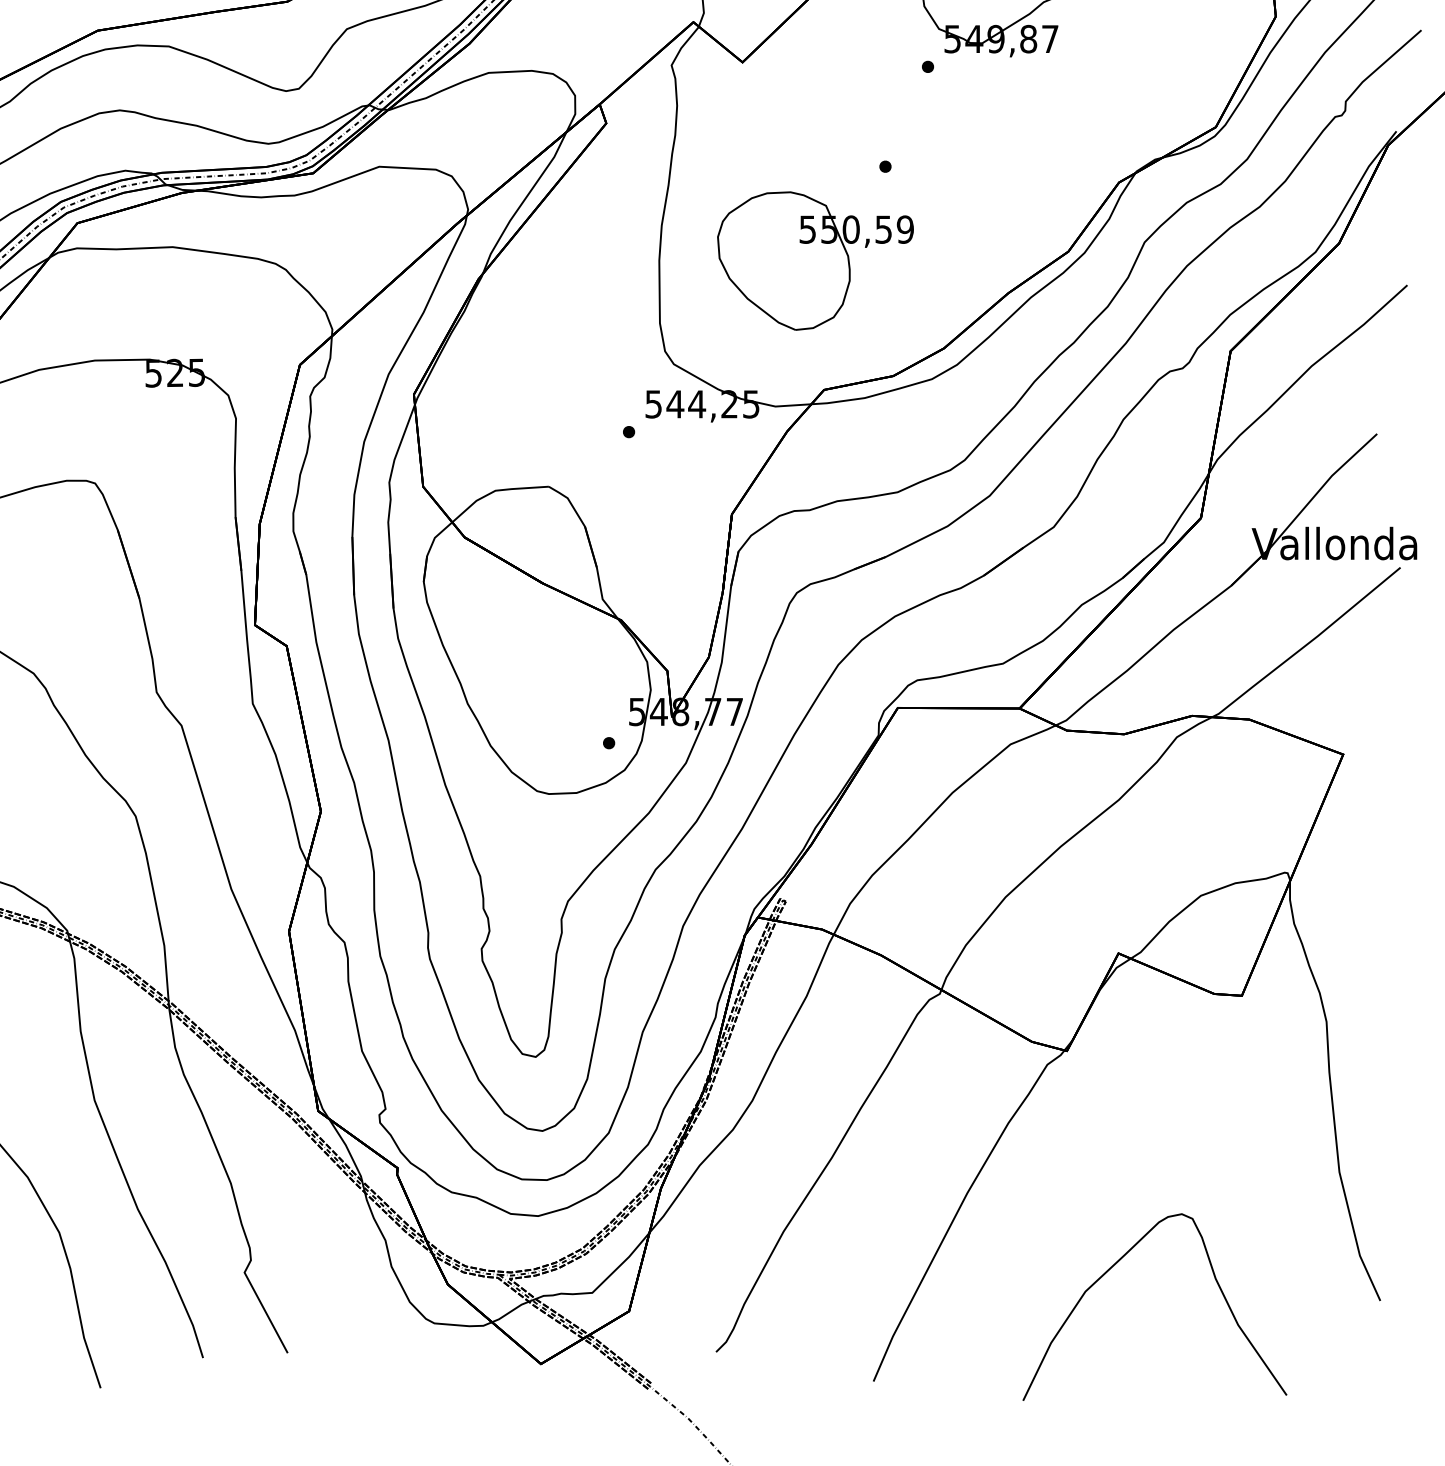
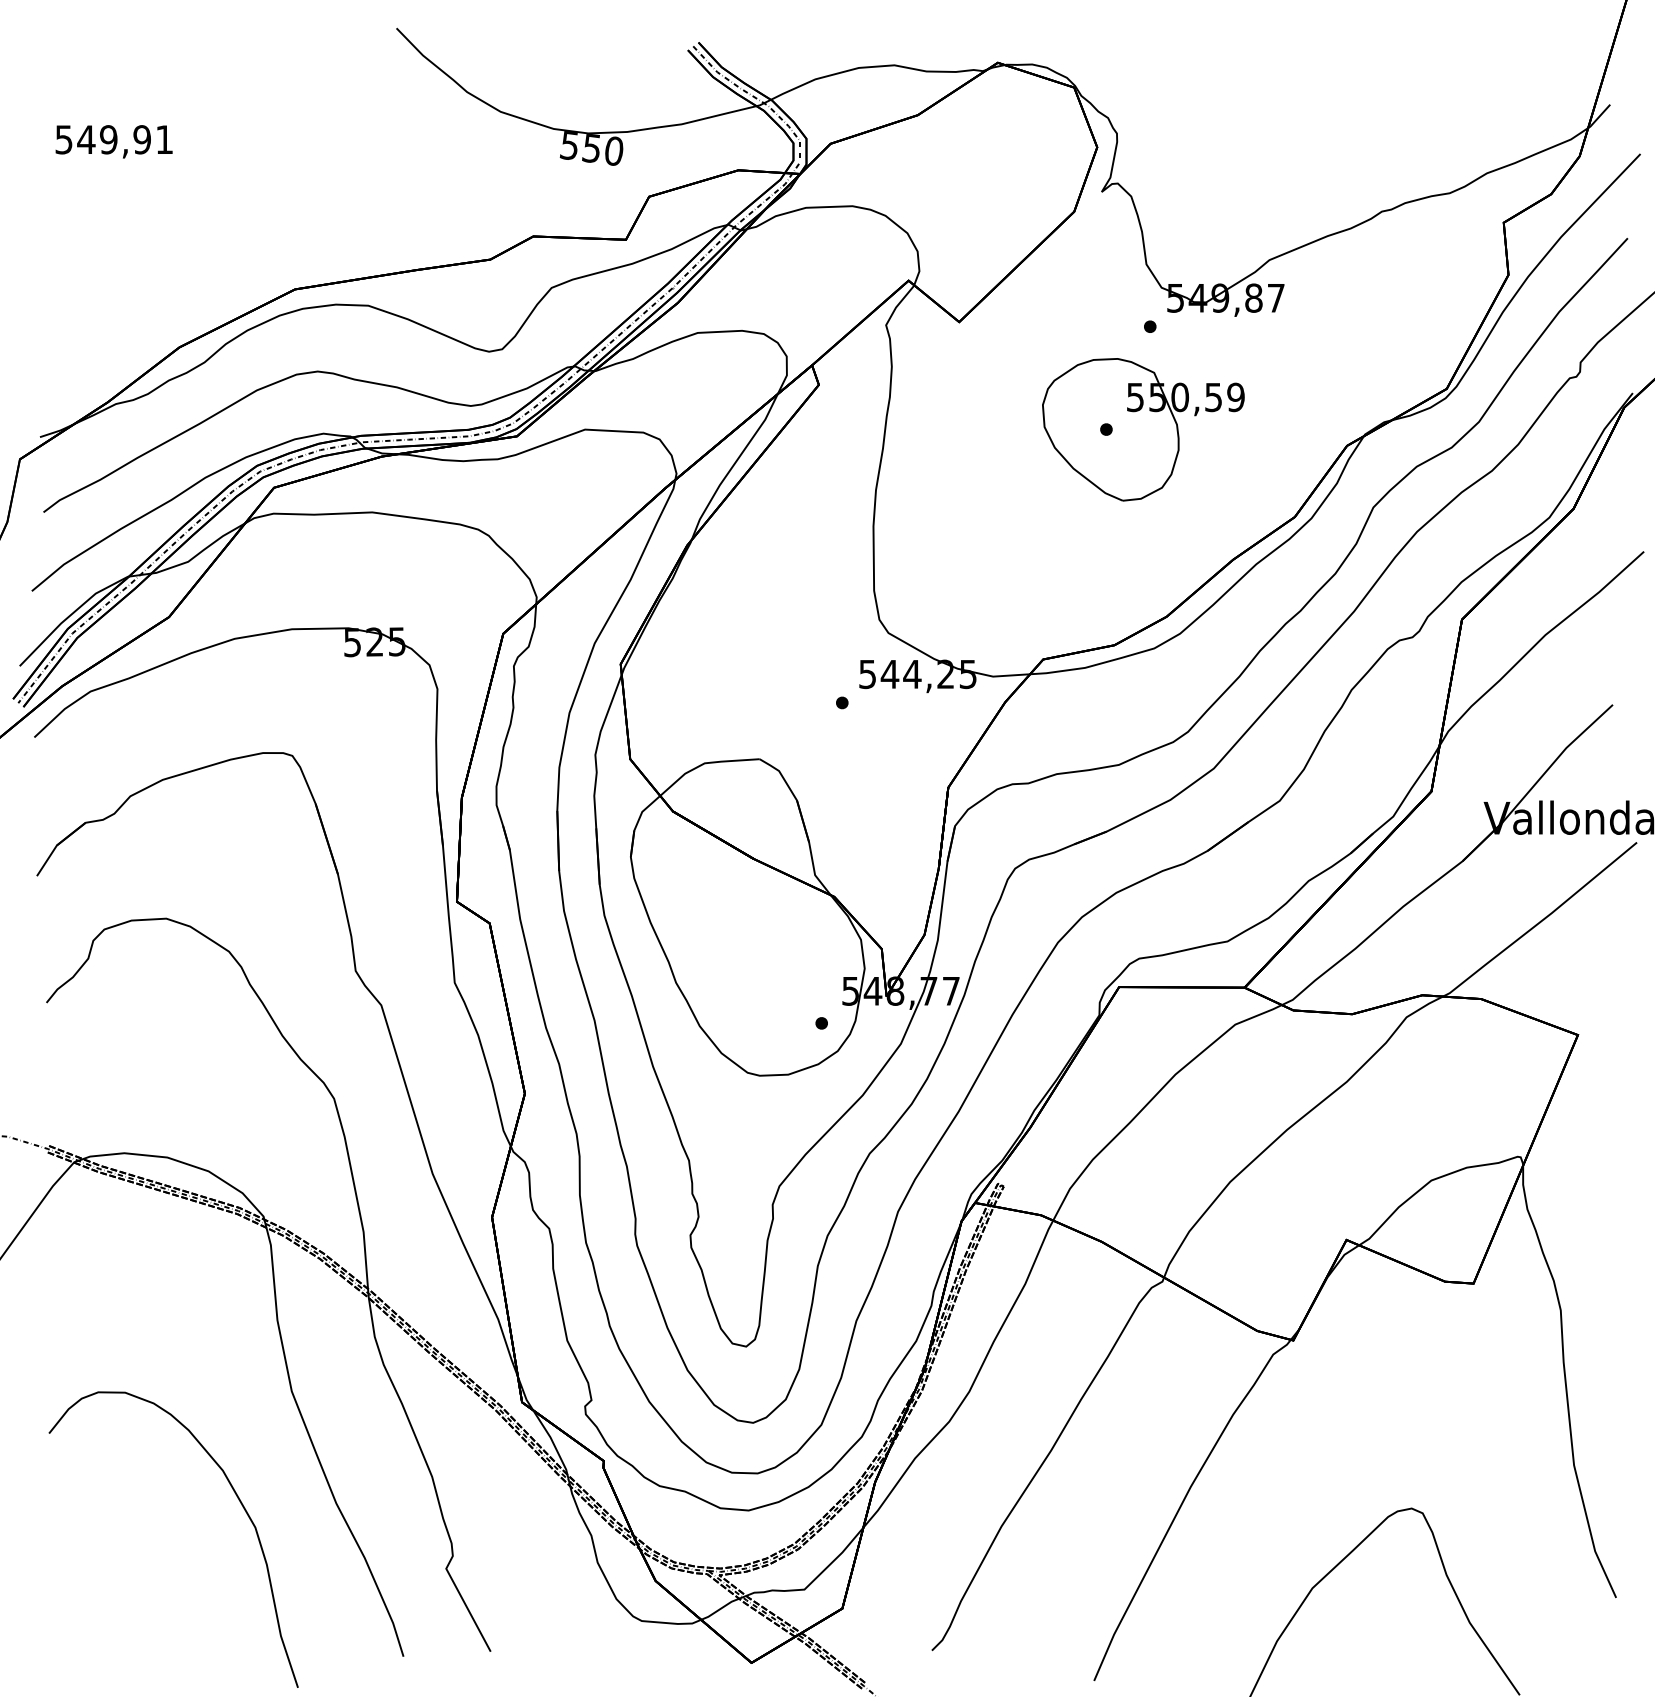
part: (815, 260) -> (1143, 429), moved

